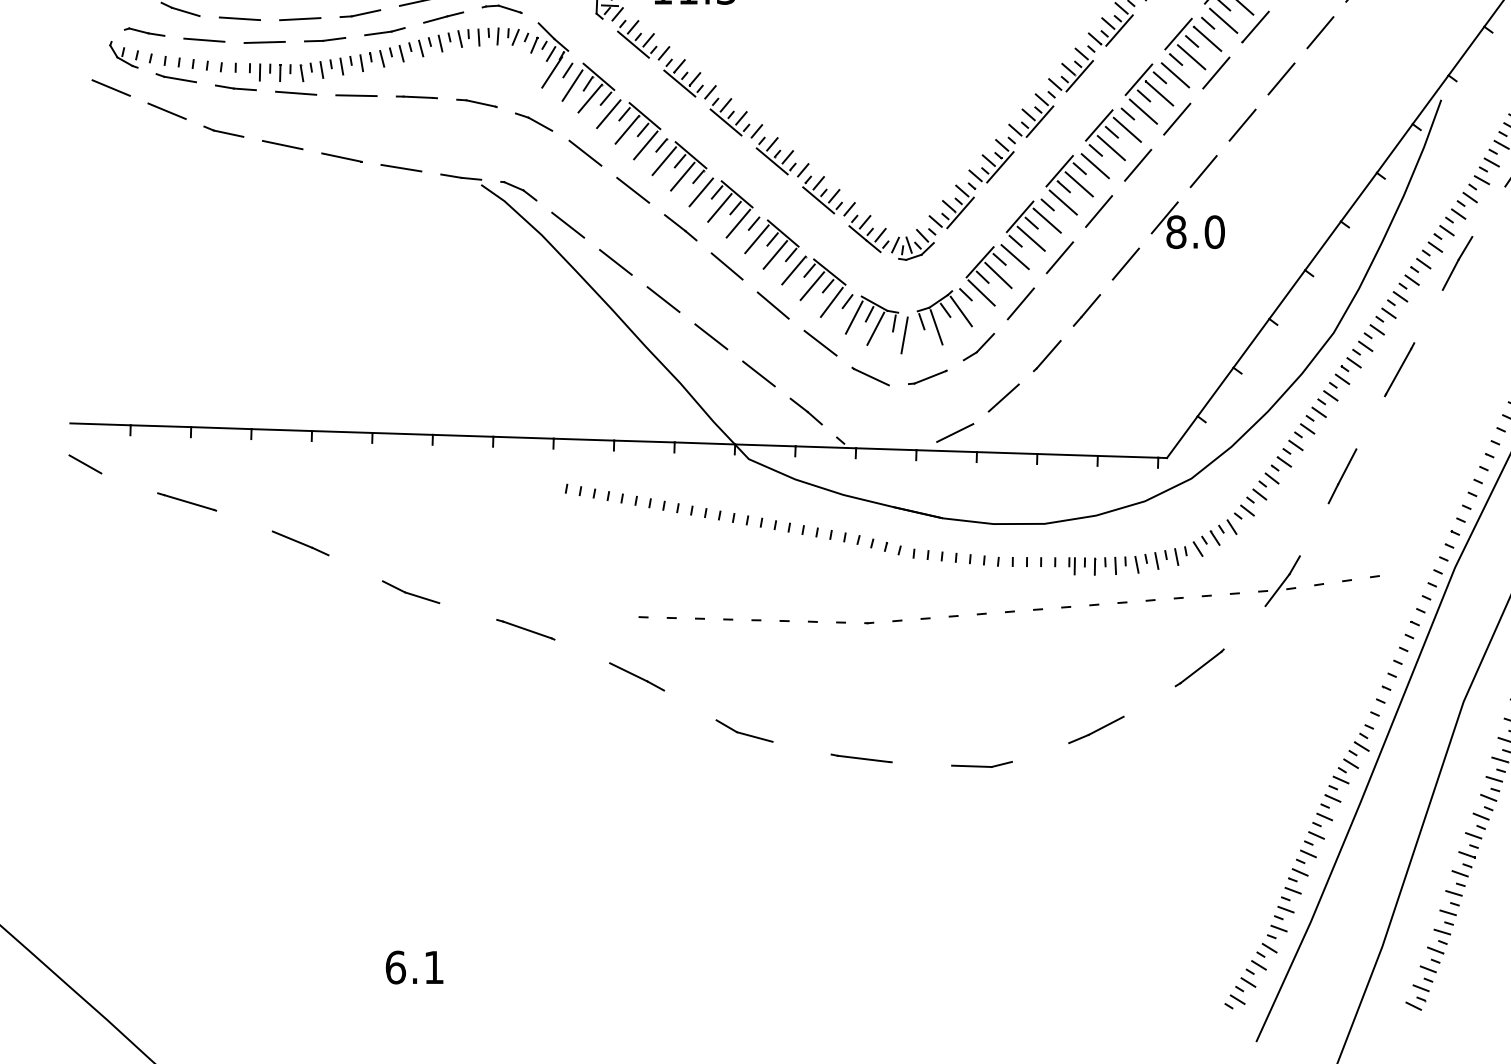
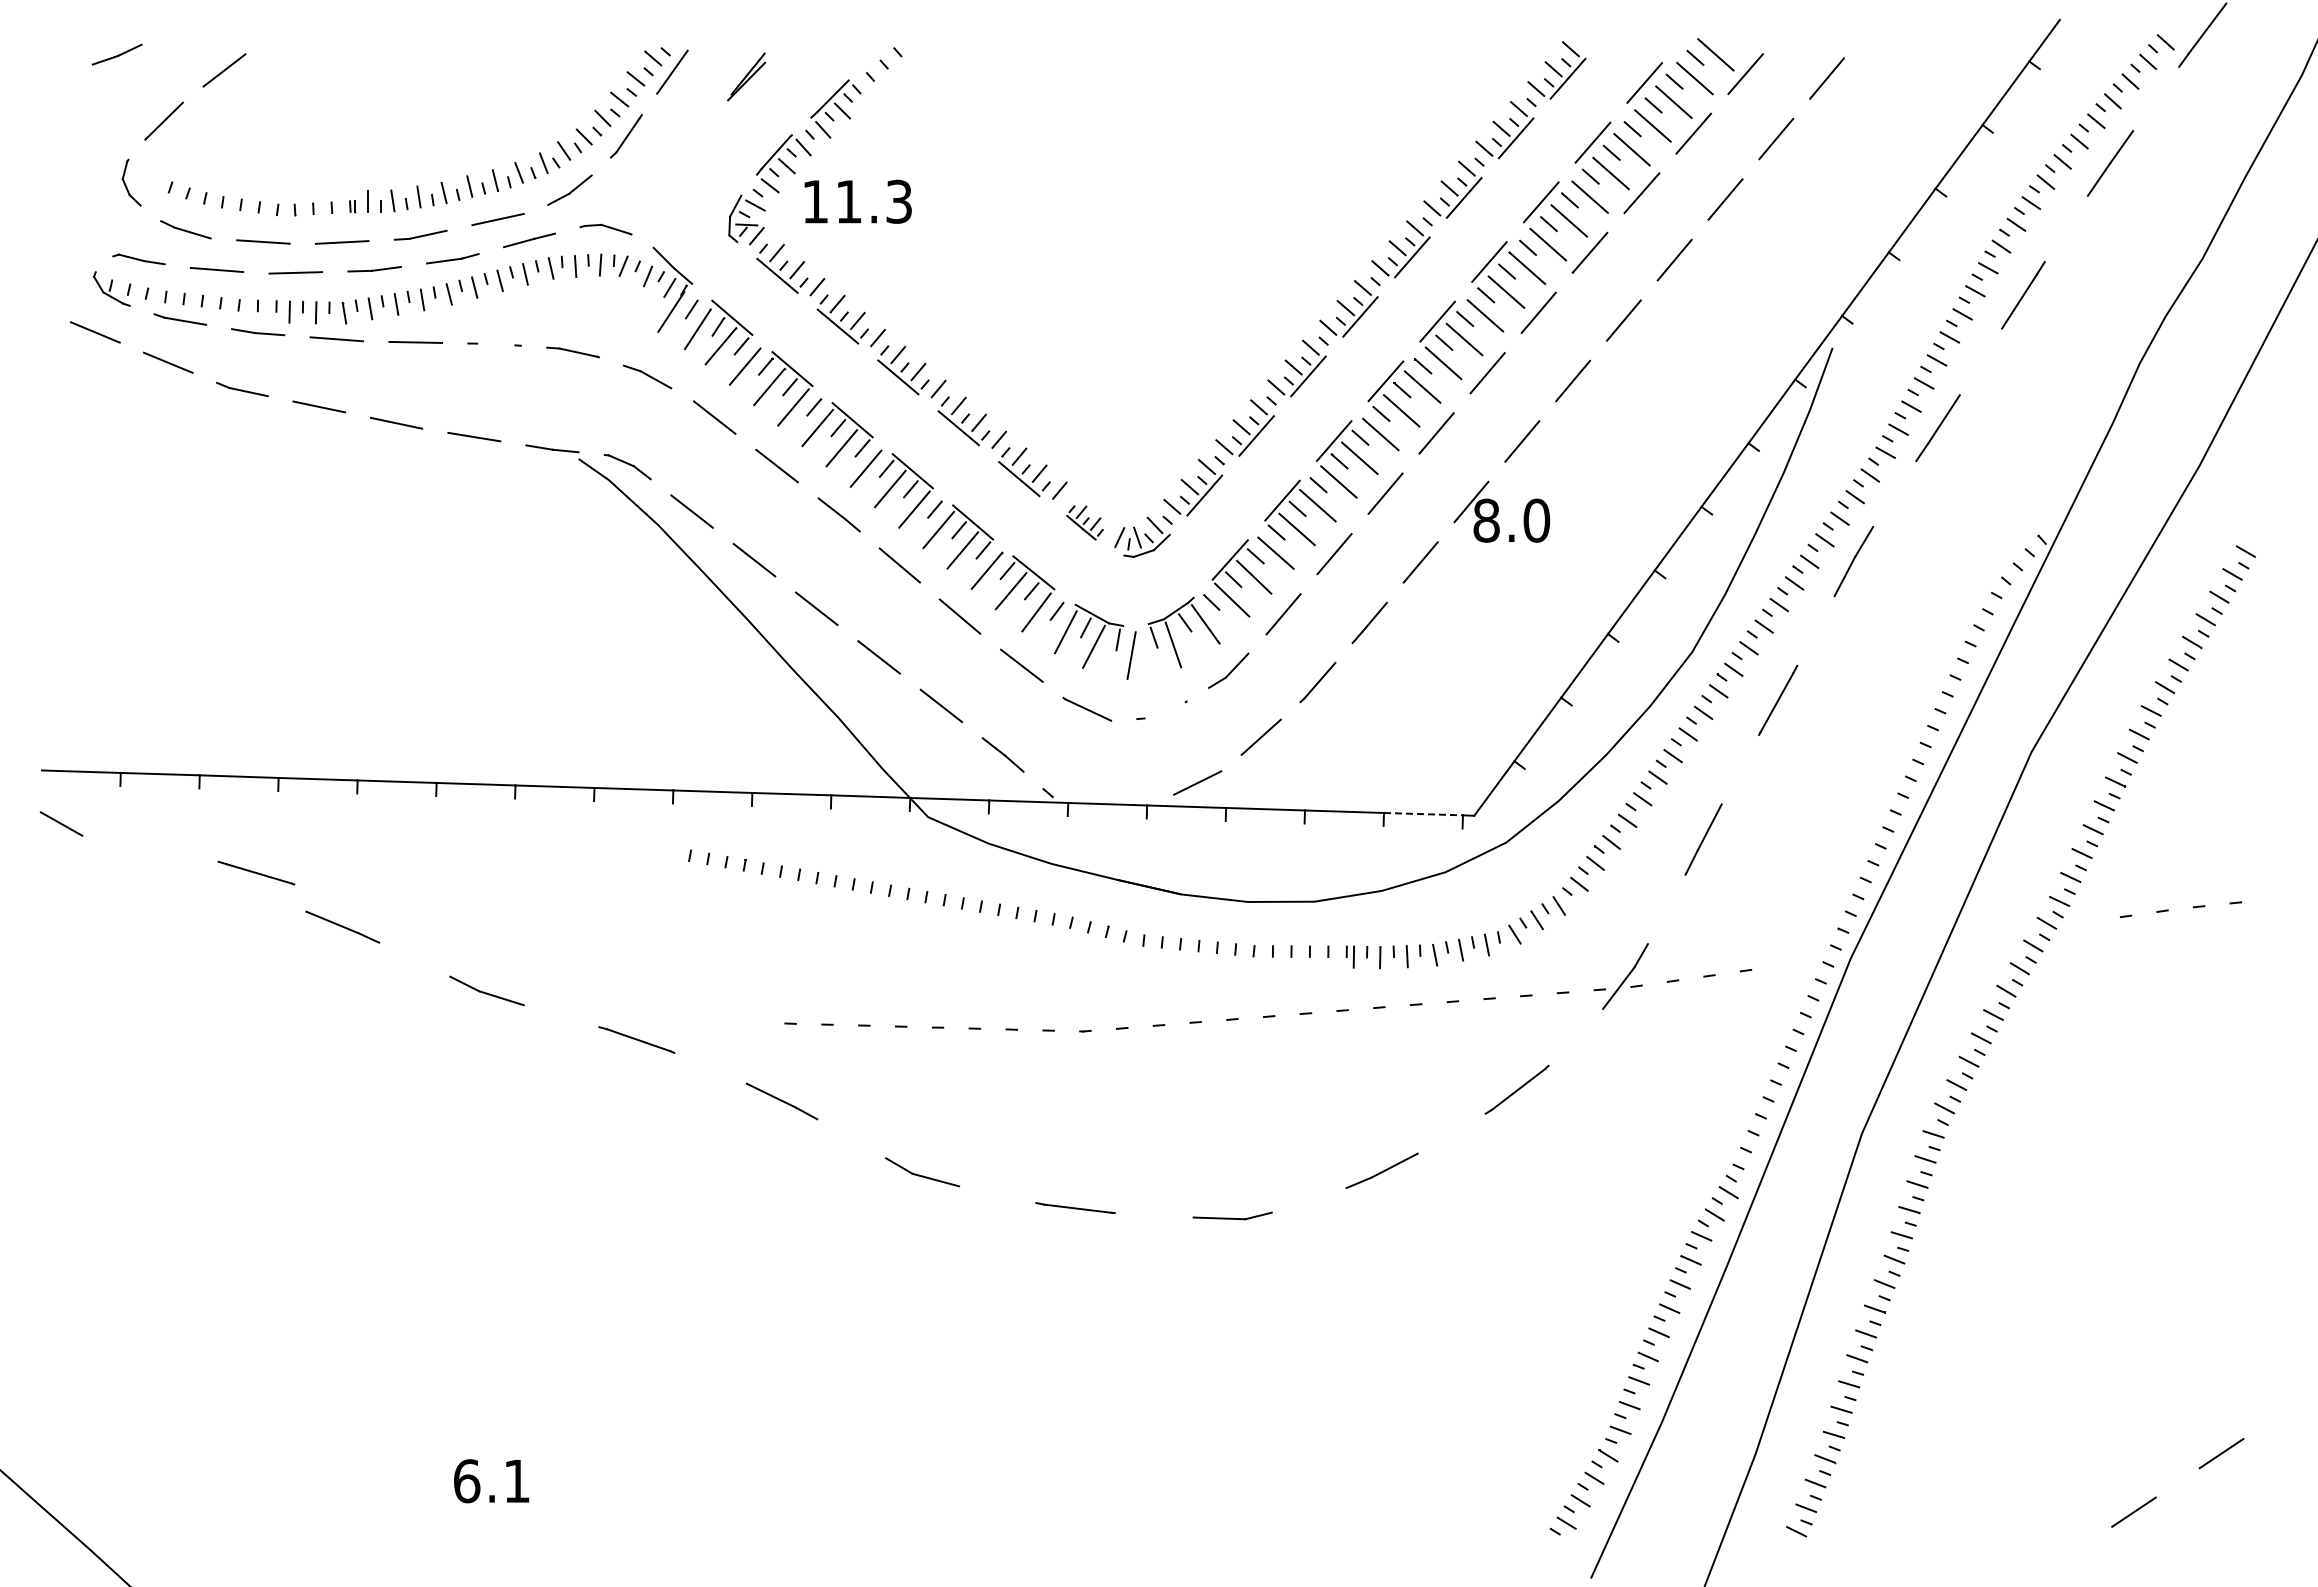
line: (418, 97) -> (496, 344), removed
part: (868, 233) -> (1084, 522), size x0.7
line: (929, 377) -> (1164, 710), removed
line: (1128, 457) -> (1423, 814), solid -> dashed
line: (187, 501) -> (256, 872), moved

